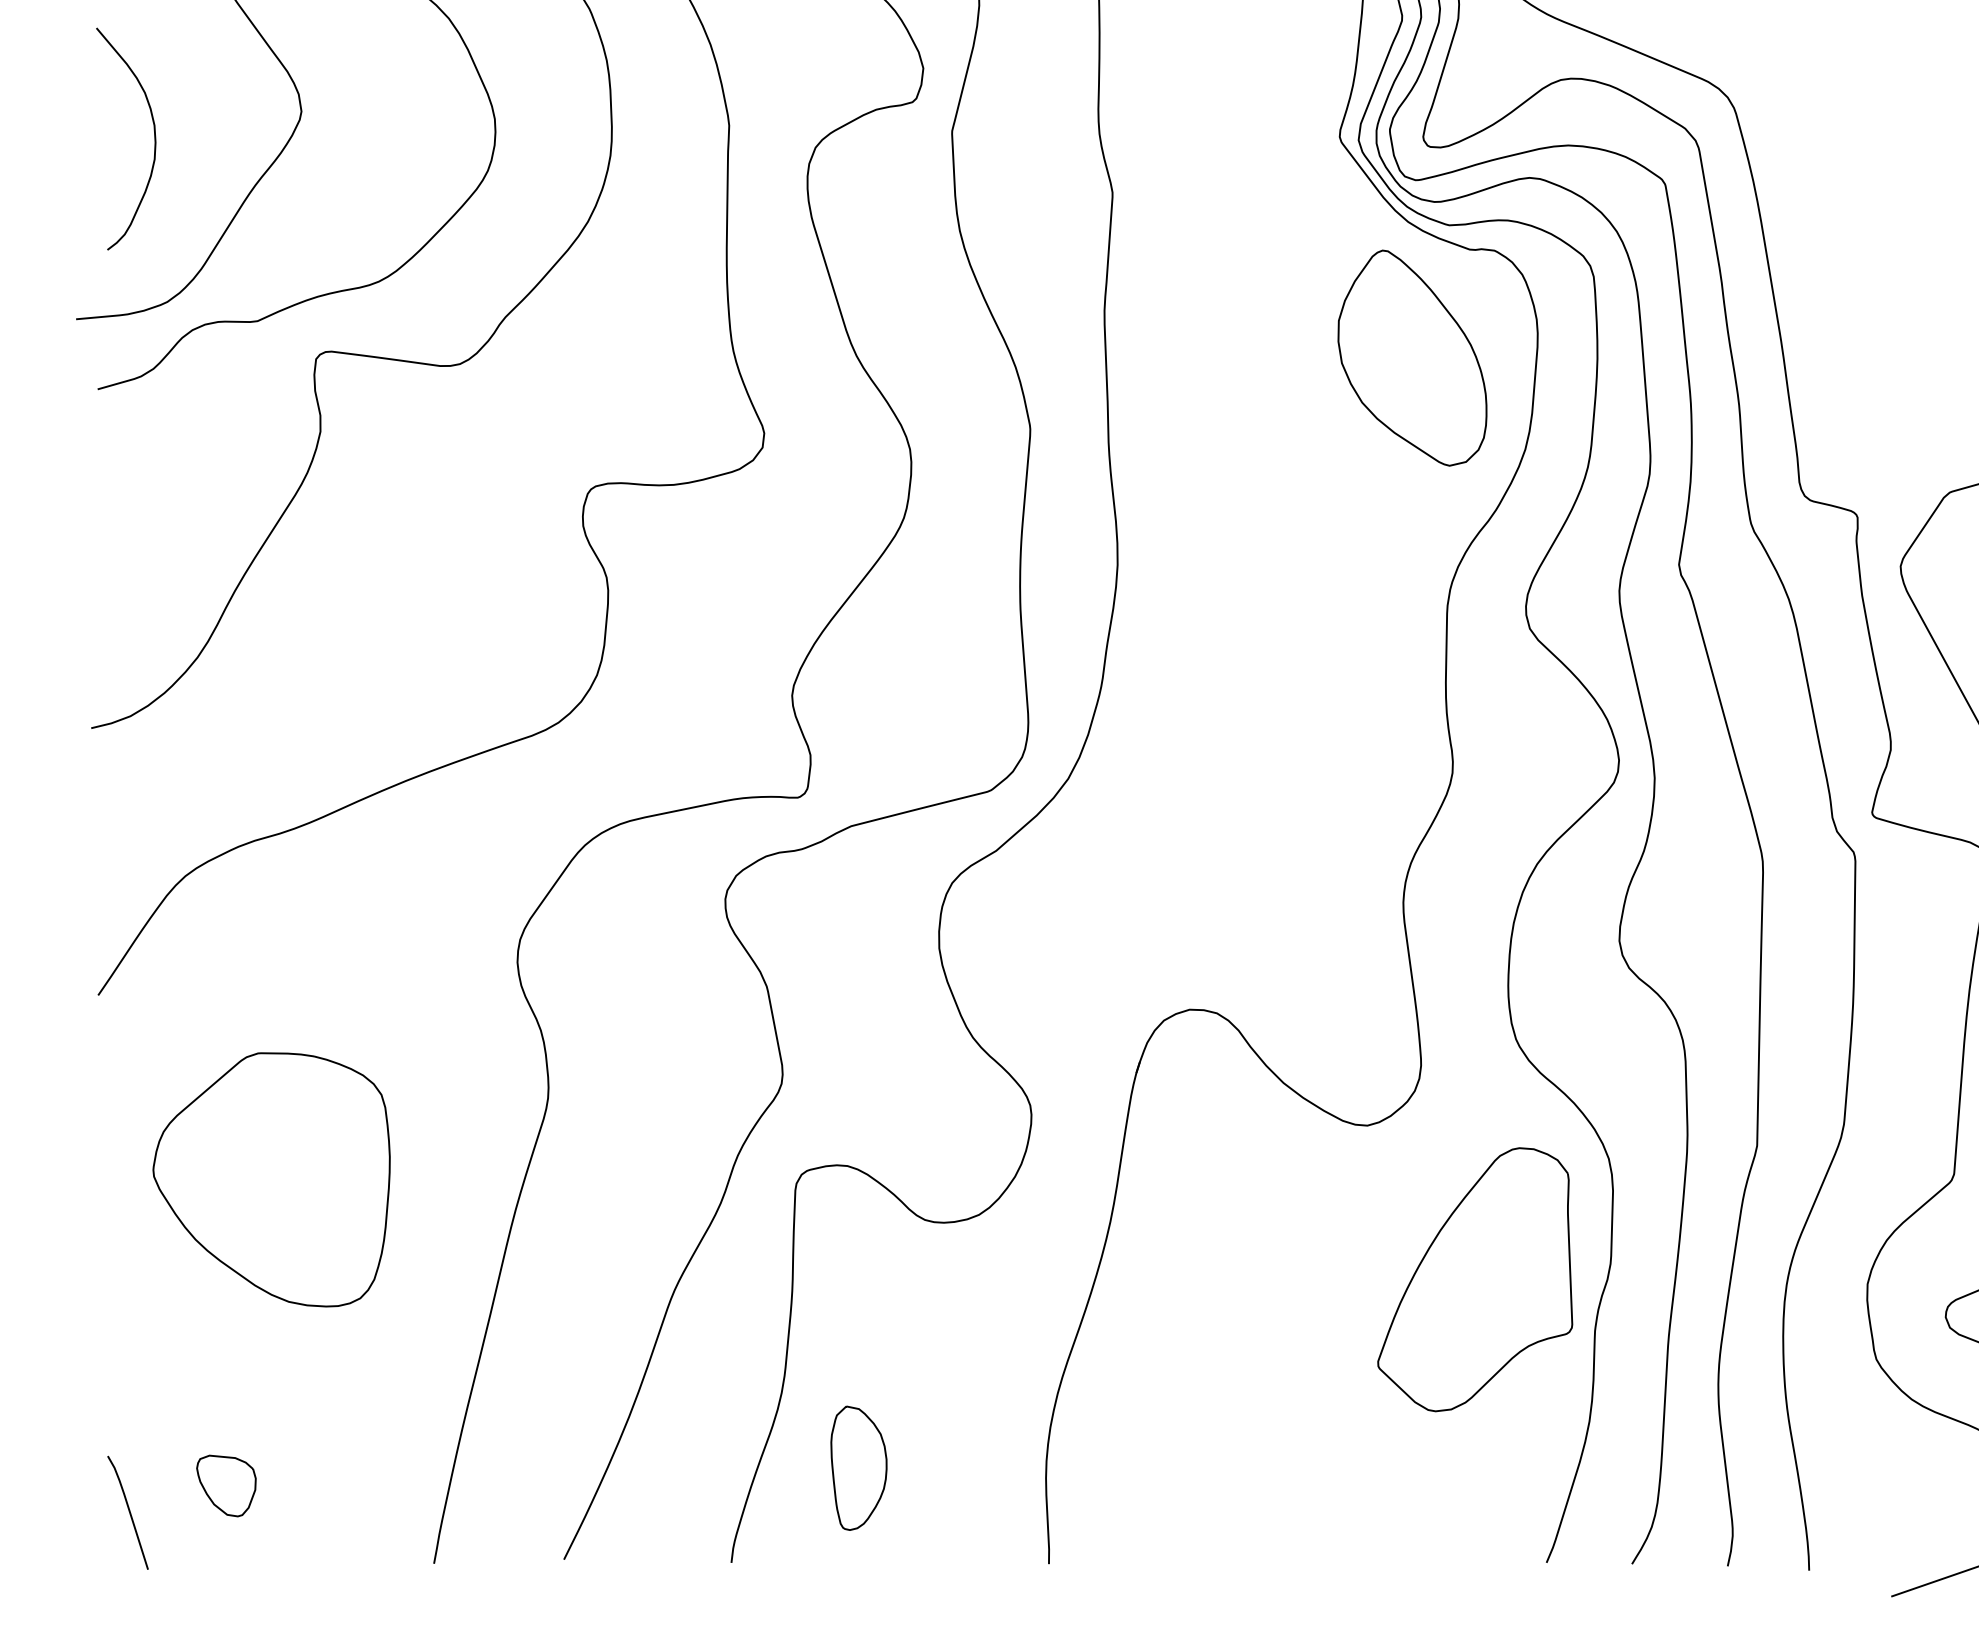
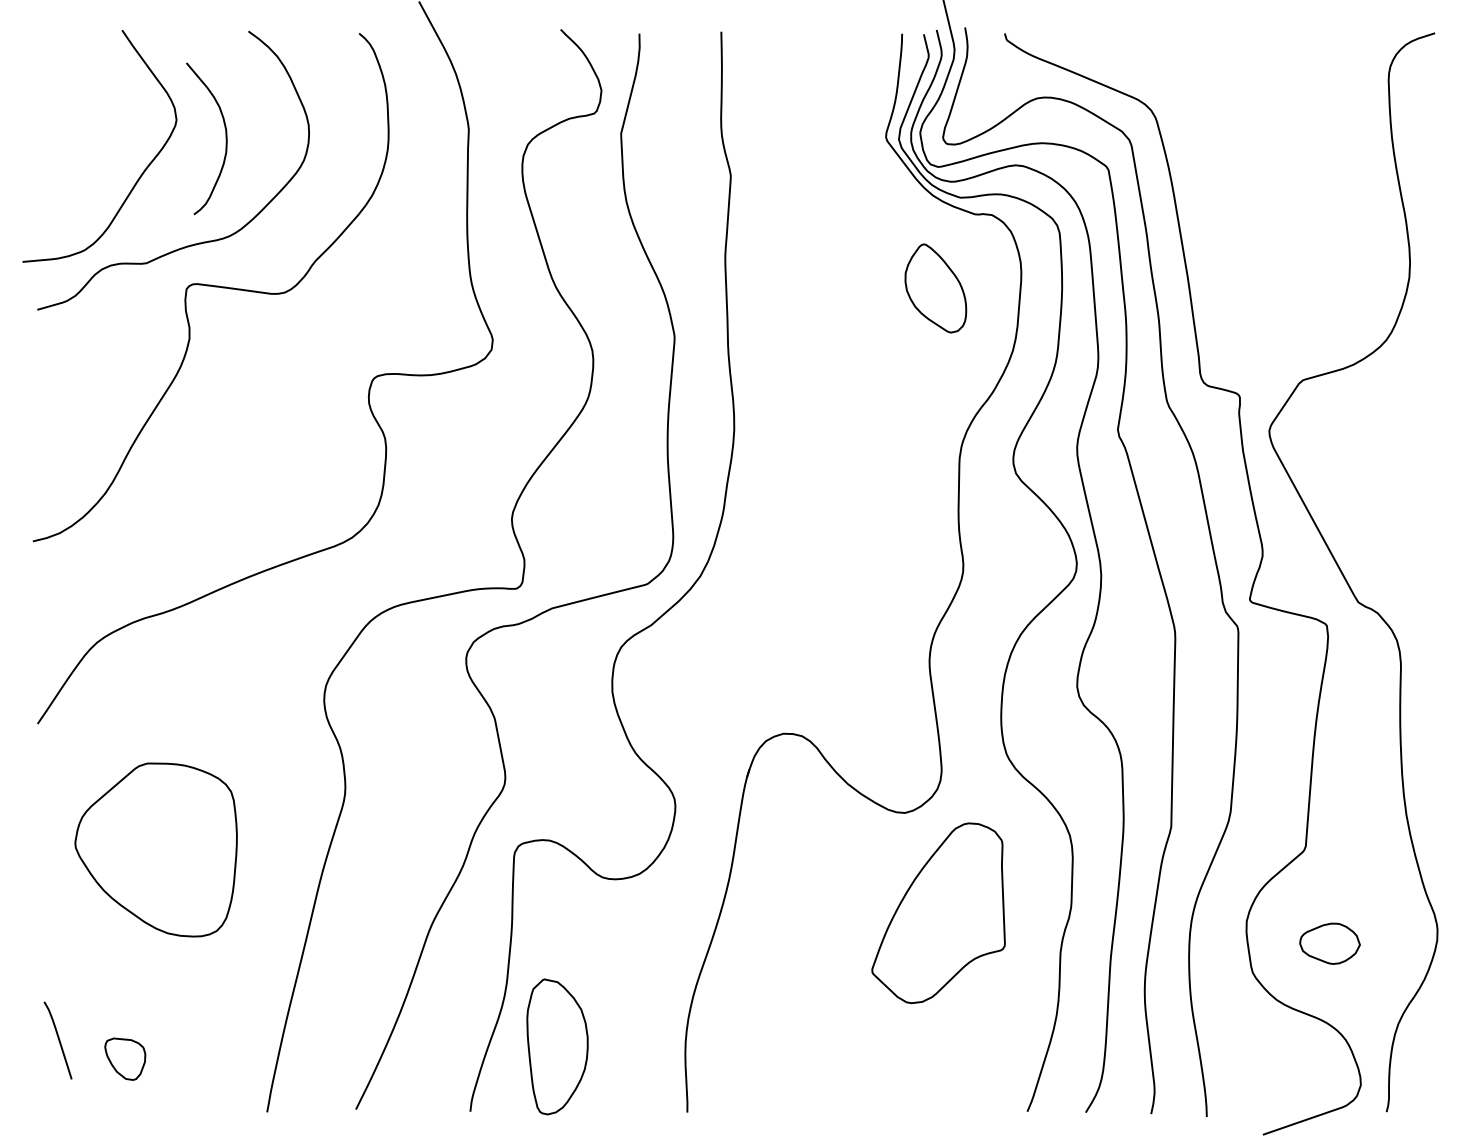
curve: (153, 138) -> (225, 138), moved
part: (1412, 358) -> (935, 288), size x0.6
part: (1475, 1280) -> (938, 913), moved
part: (858, 1468) -> (557, 1047), size x1.6
curve: (128, 1512) -> (58, 1040), moved

